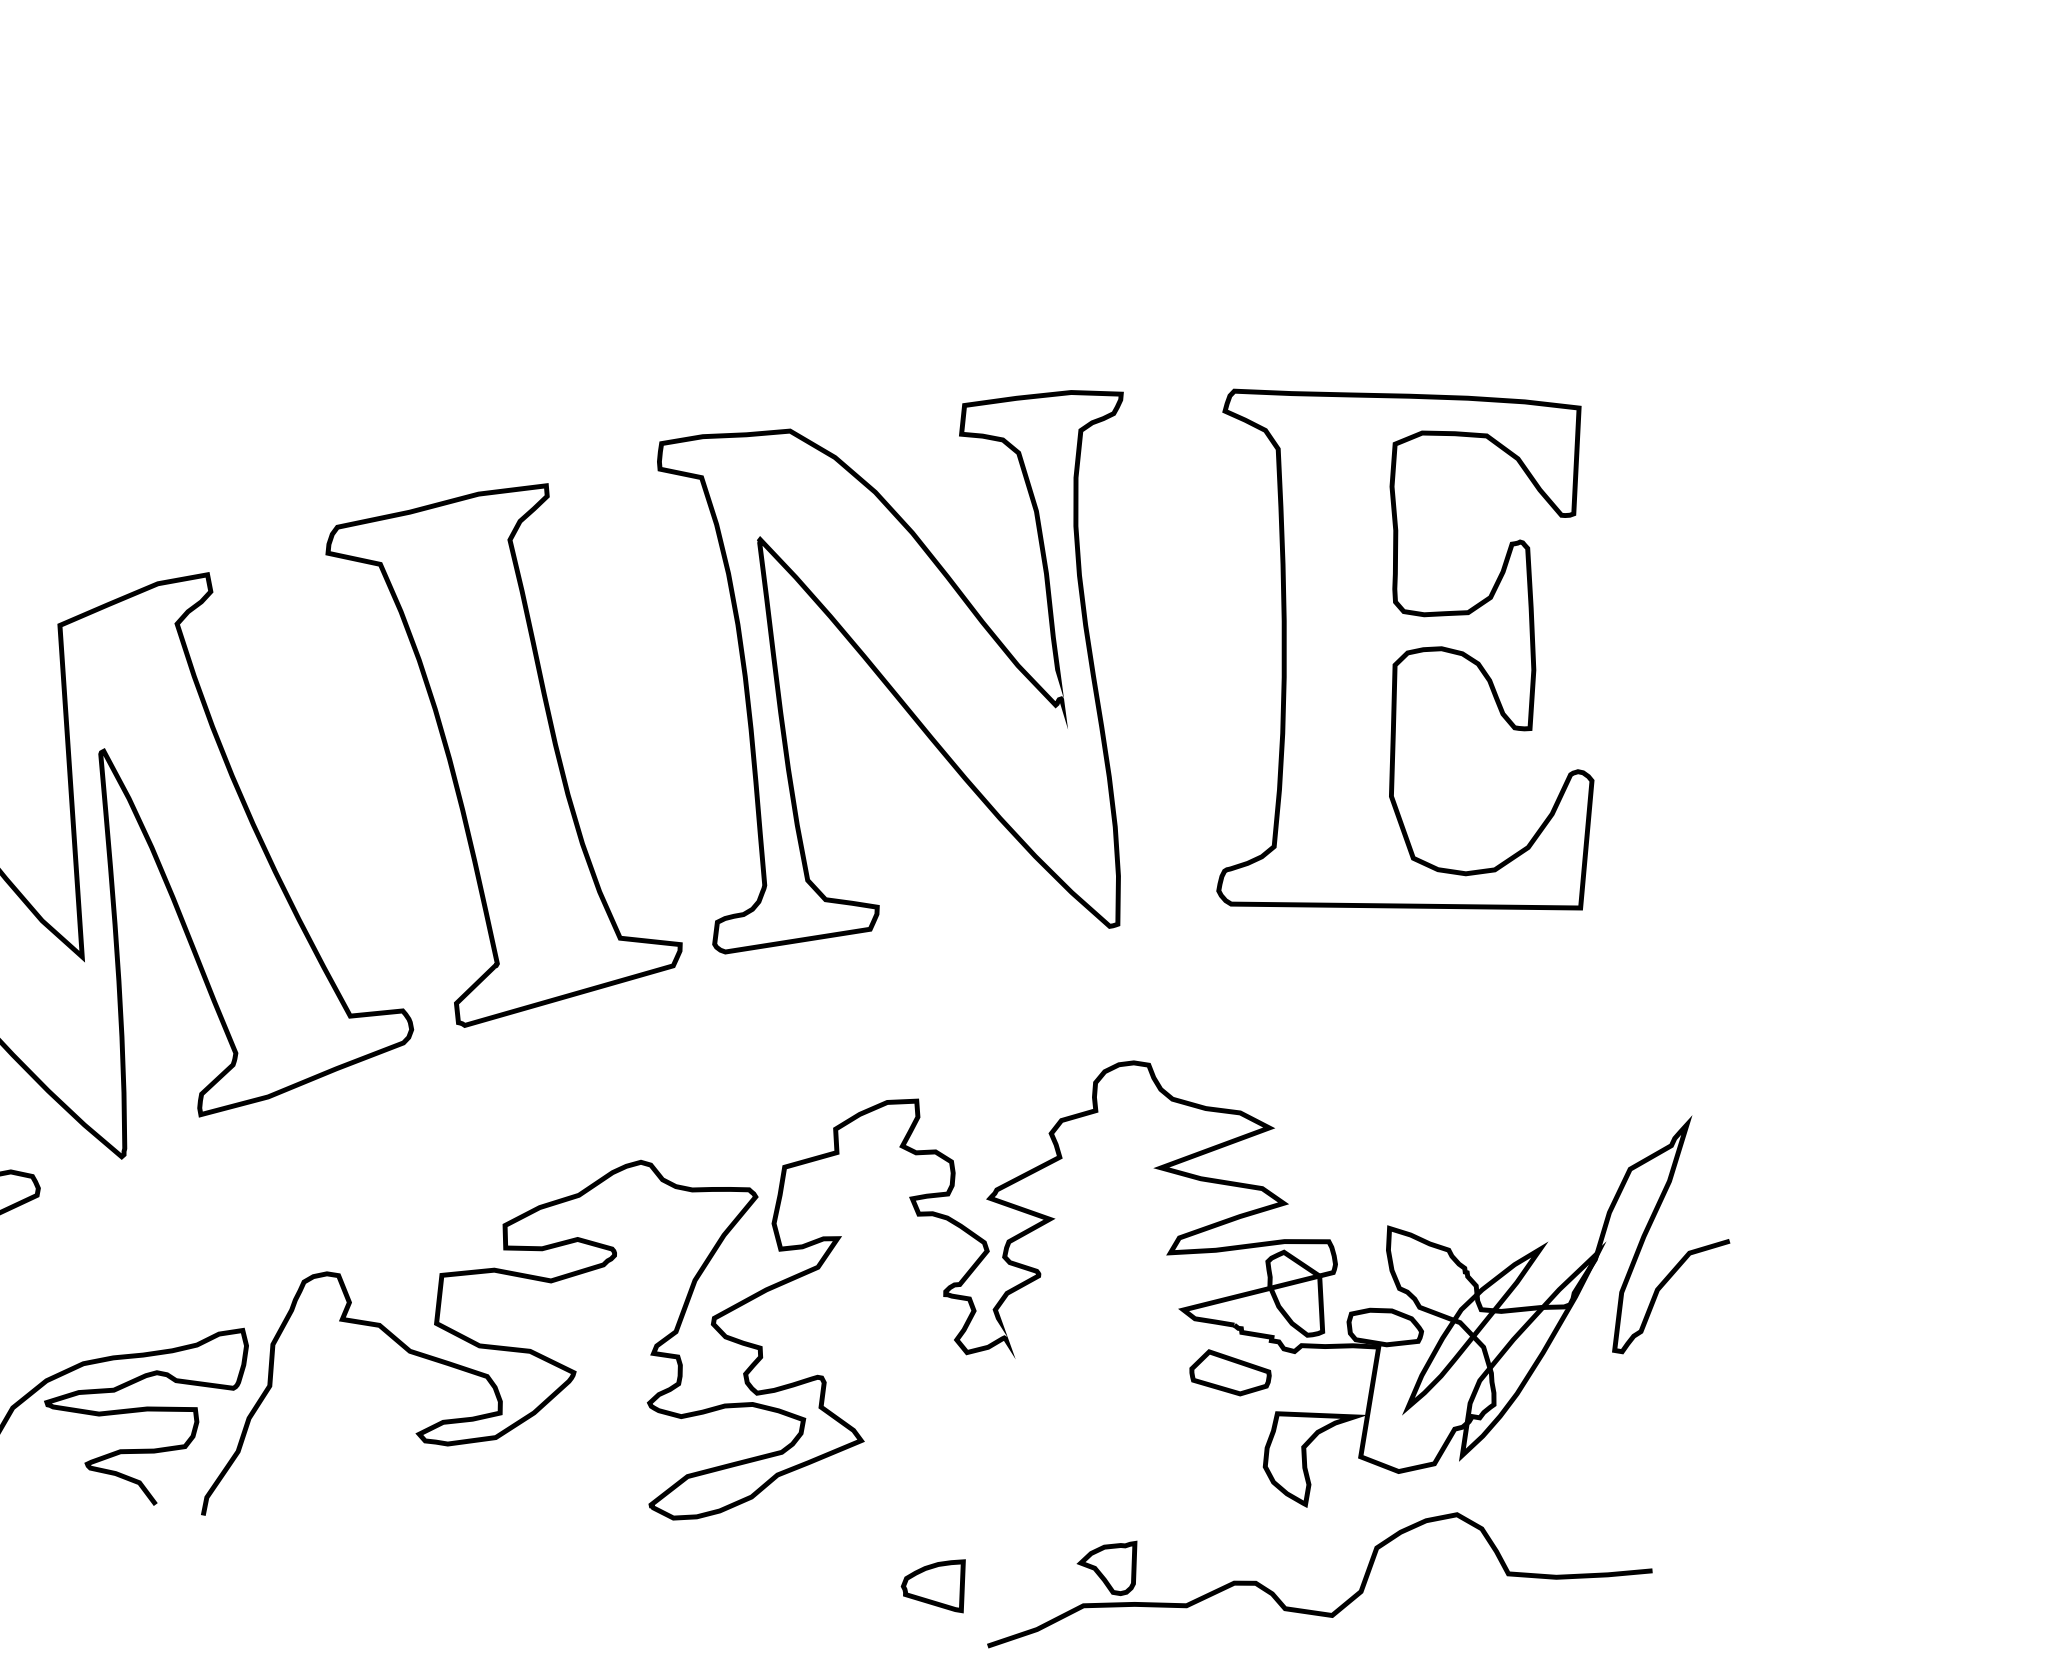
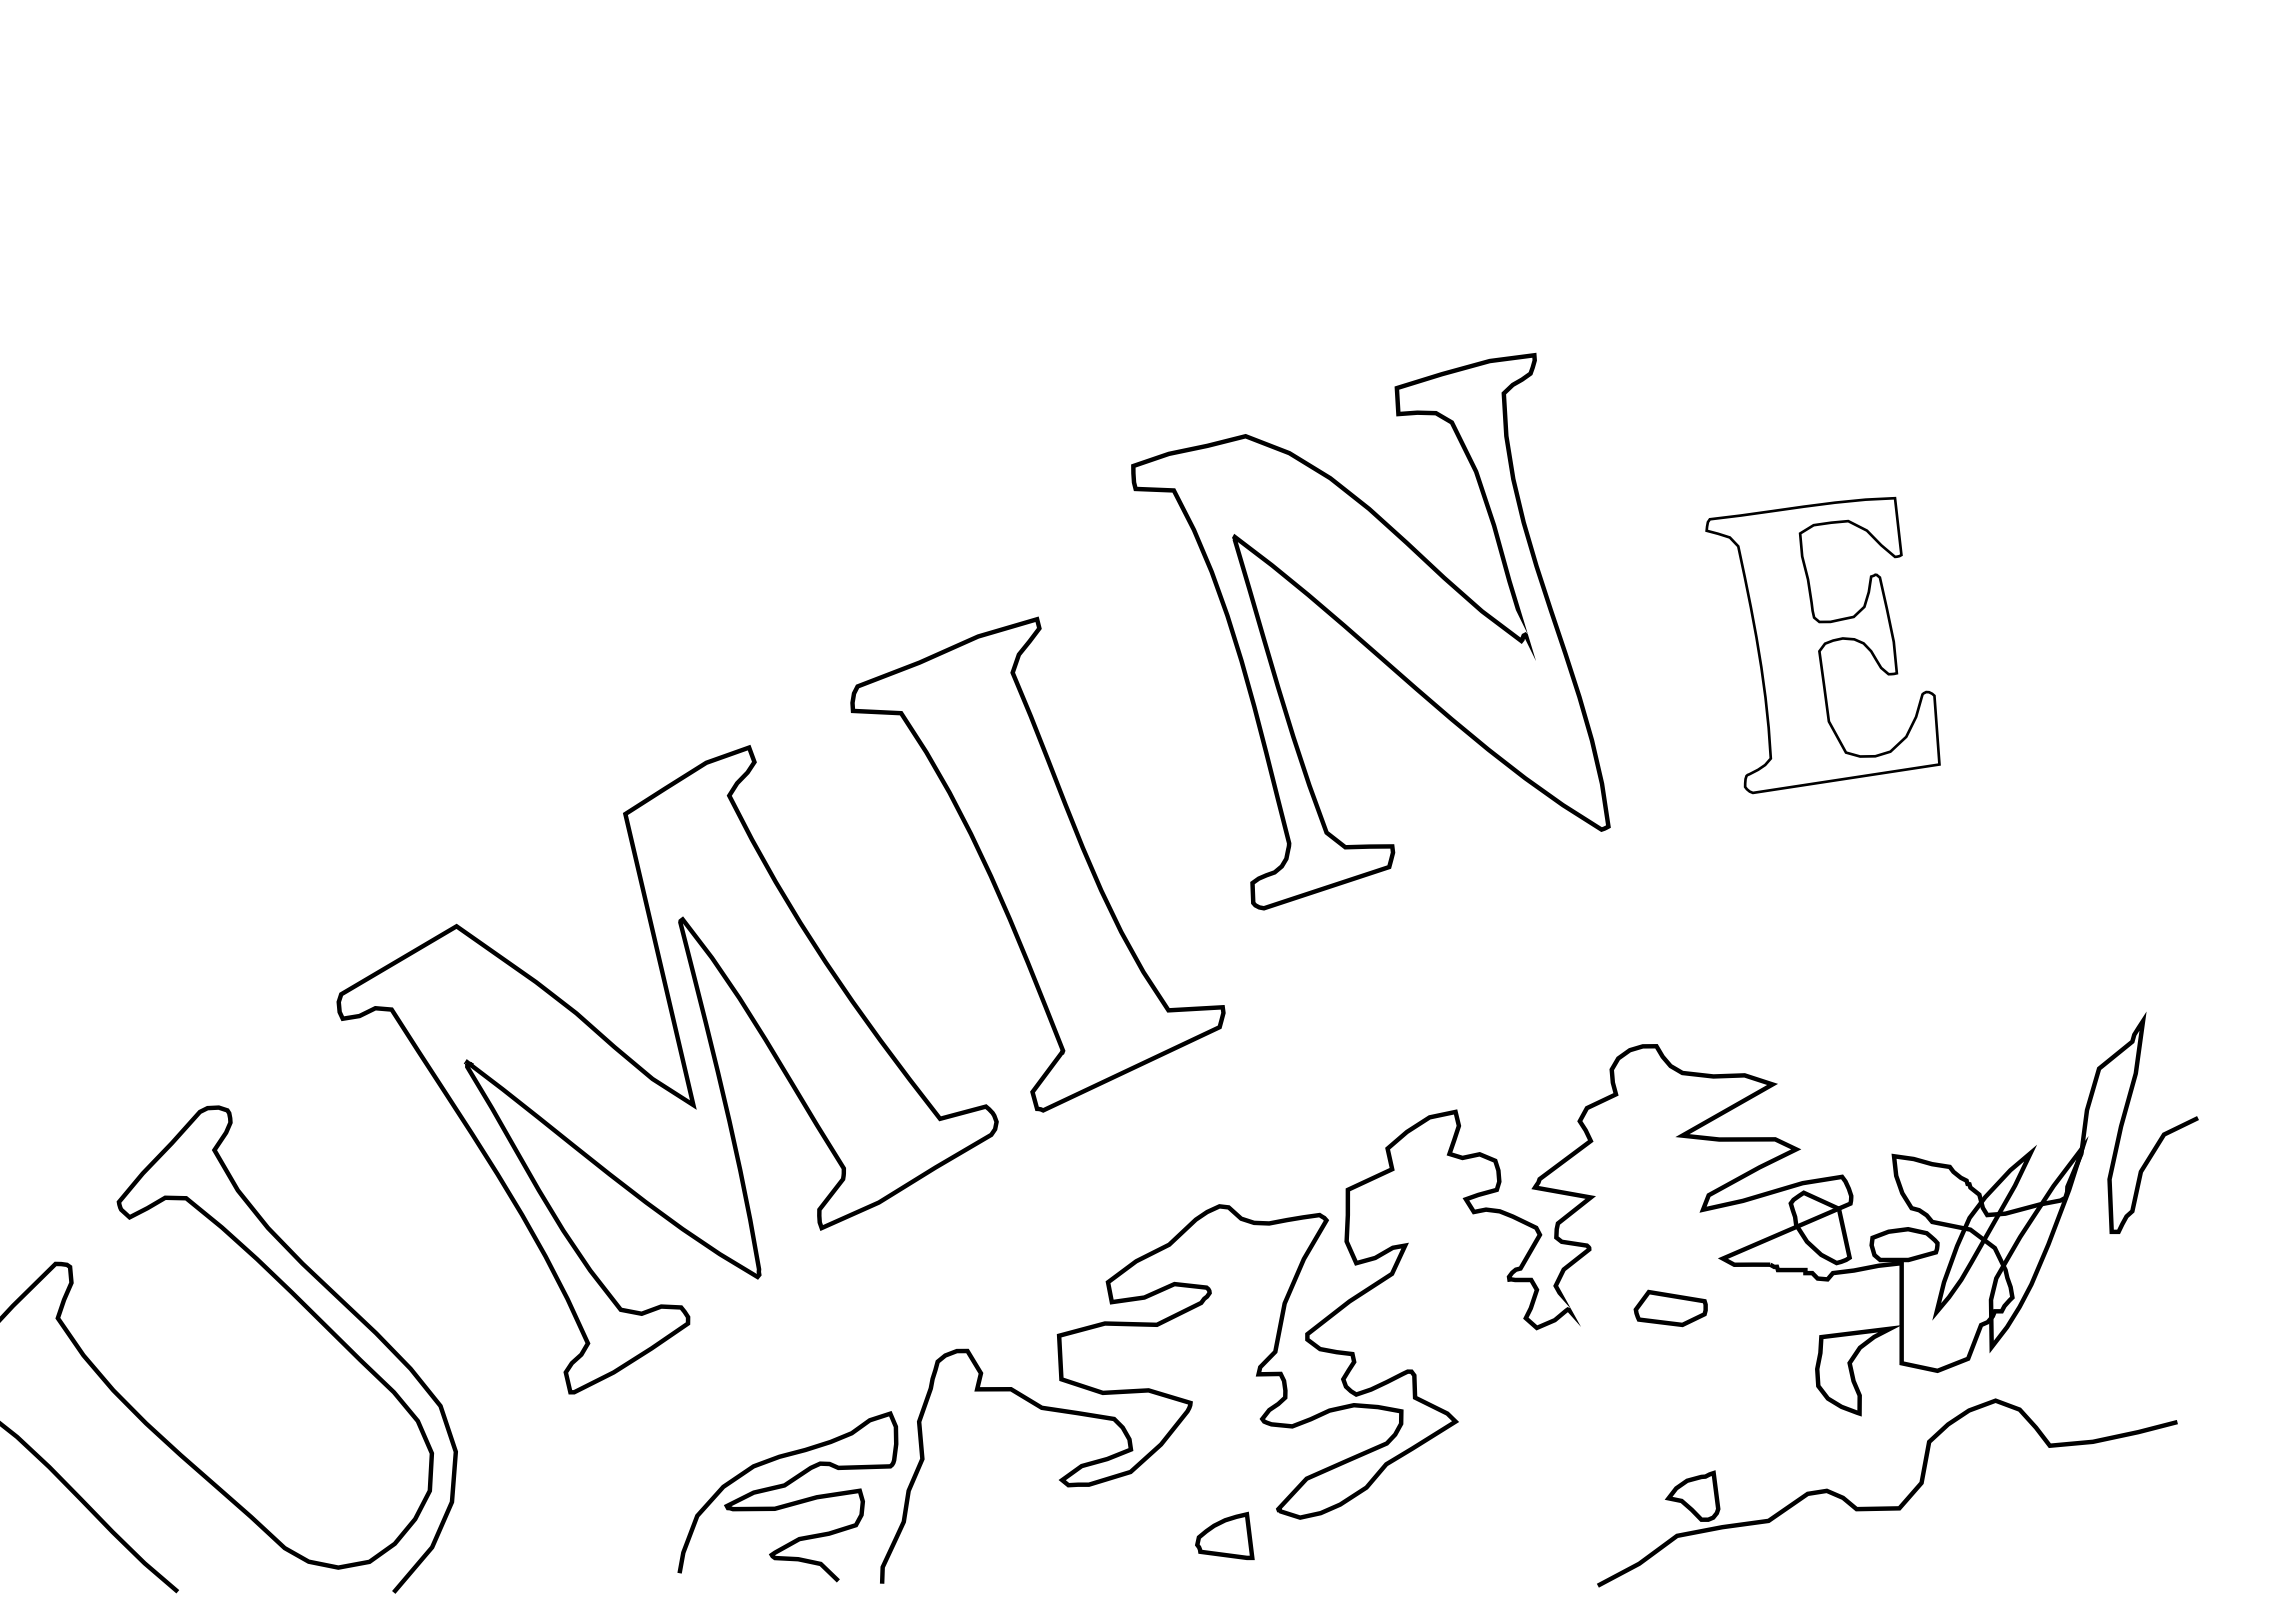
part: (1402, 655) -> (1822, 645), size x0.6
part: (891, 667) -> (1370, 631), moved
part: (1230, 1373) -> (1670, 1308), moved
part: (934, 1581) -> (1224, 1535), moved

